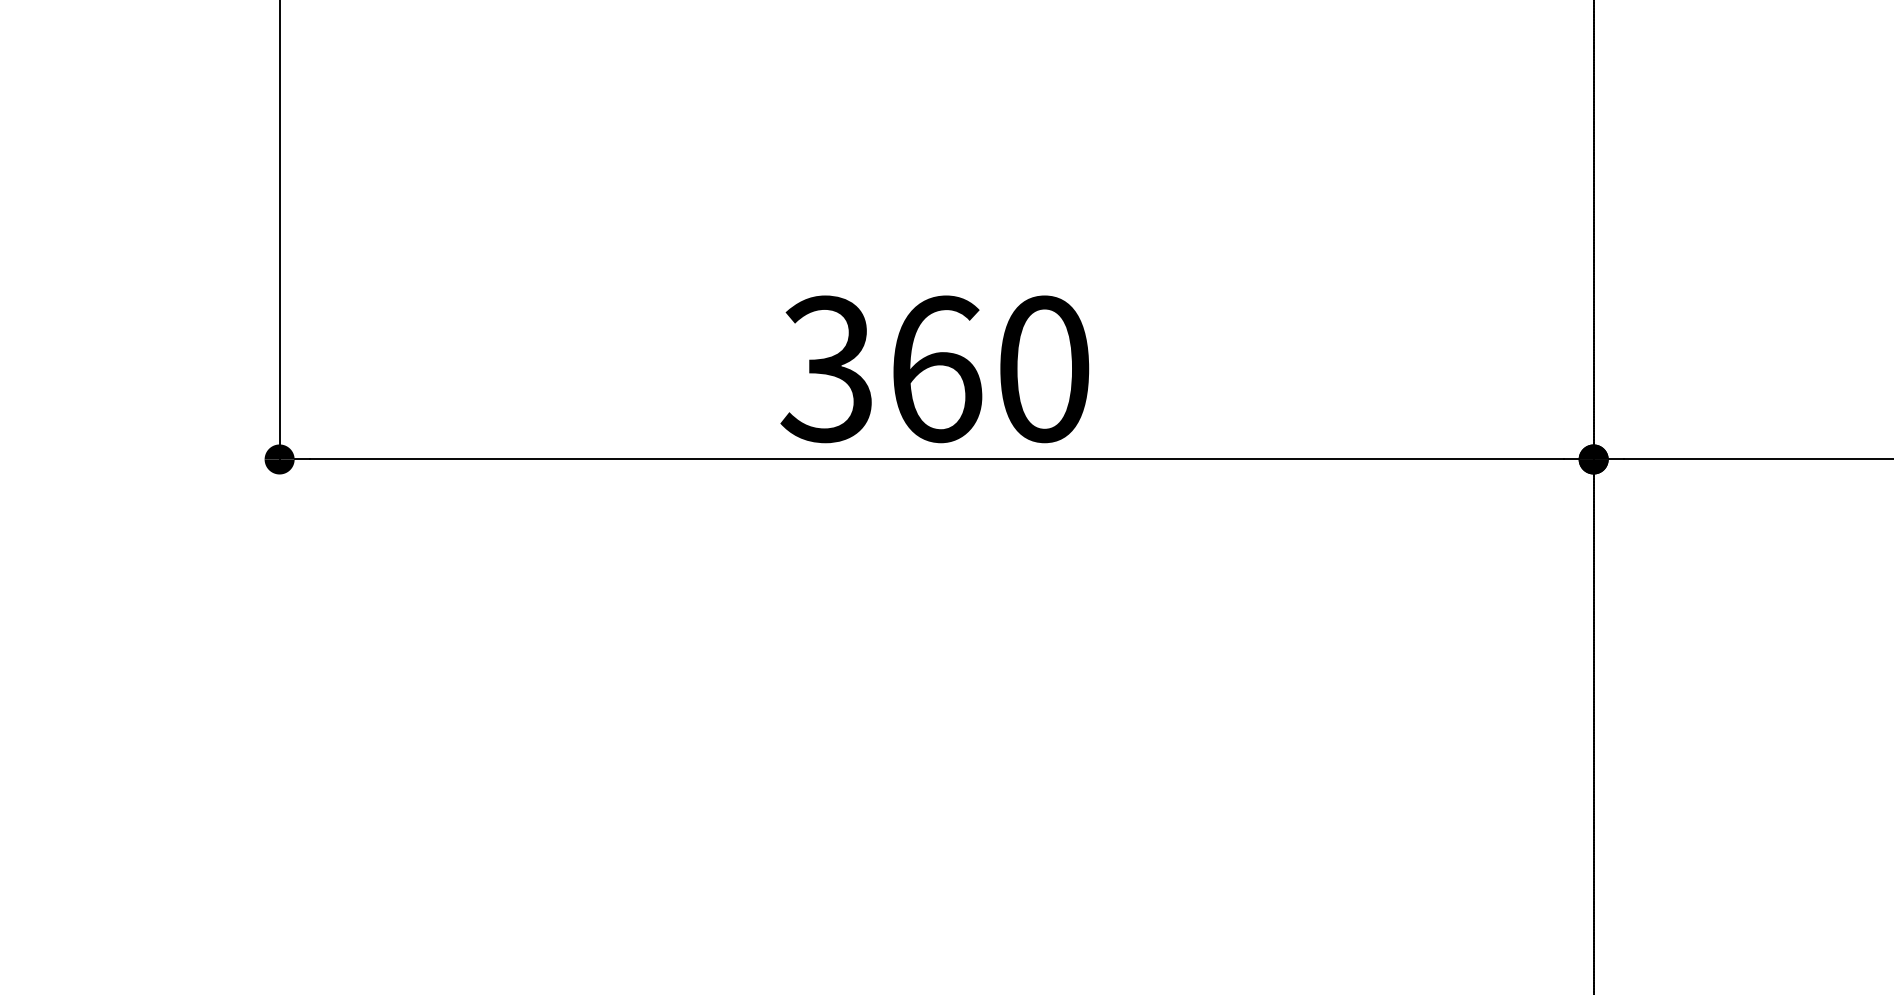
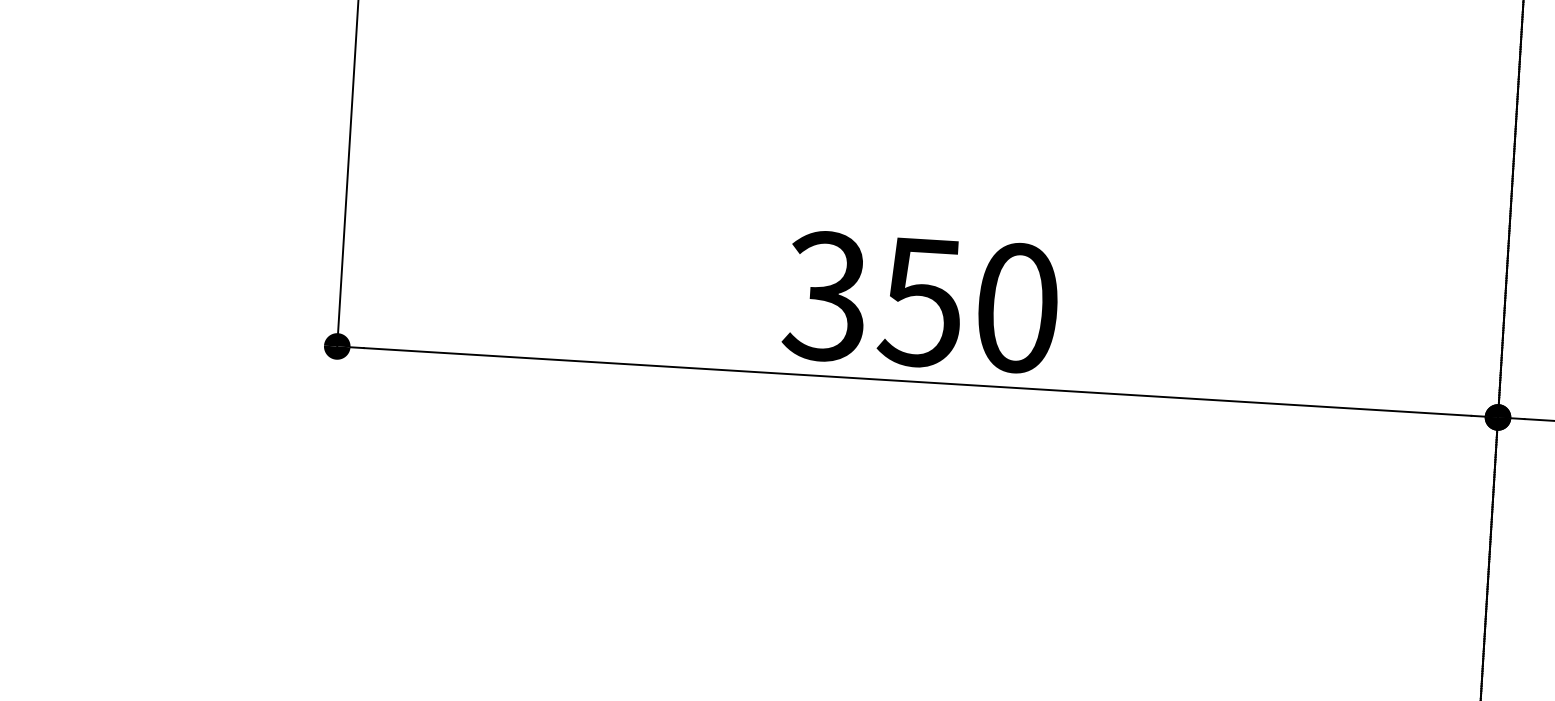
text: (935, 369) -> (921, 302), 360 -> 350

